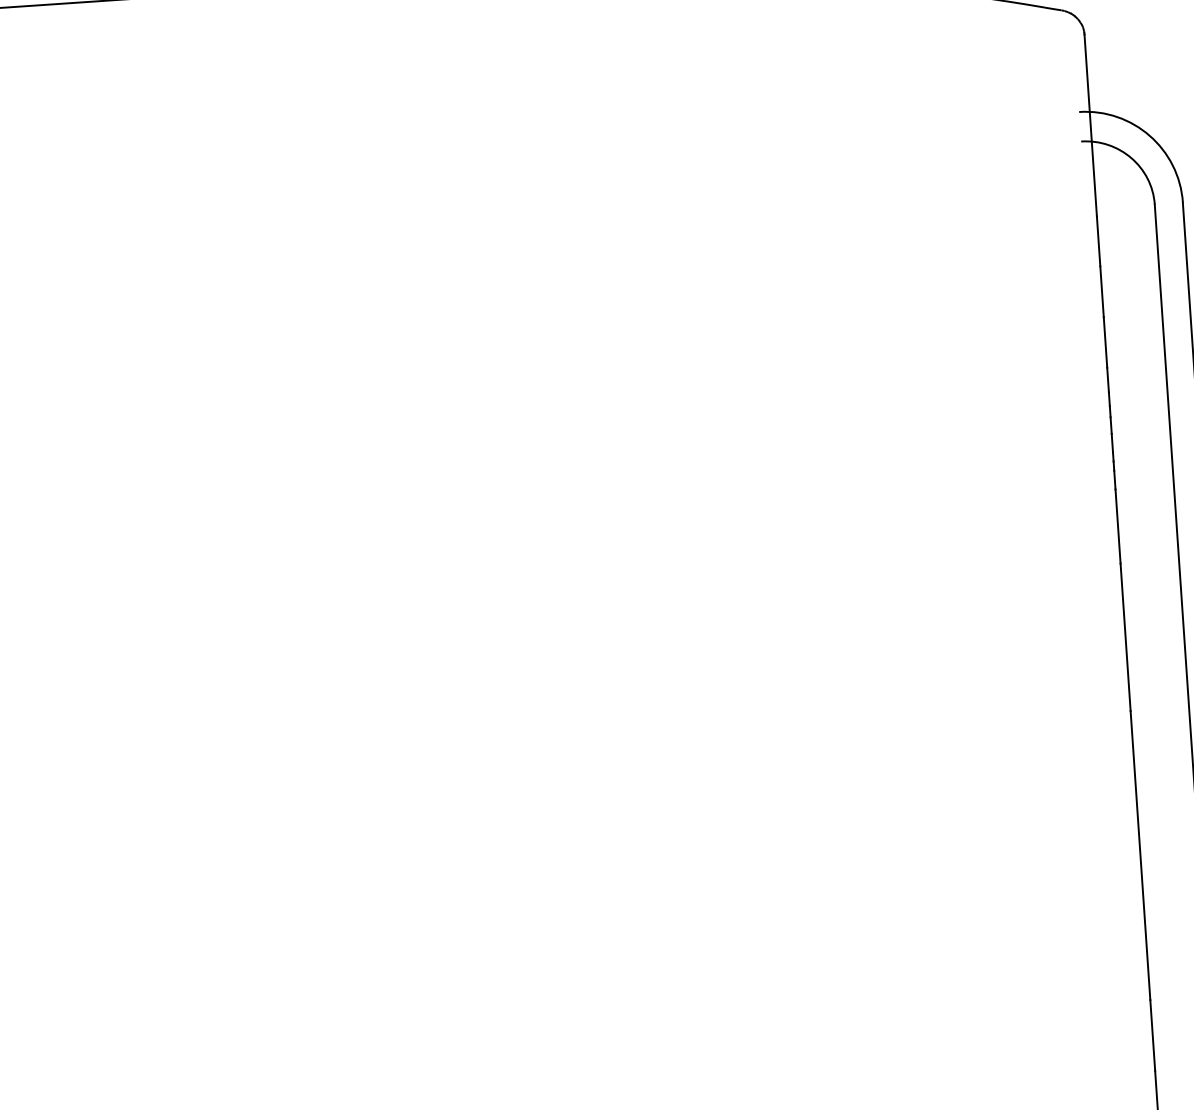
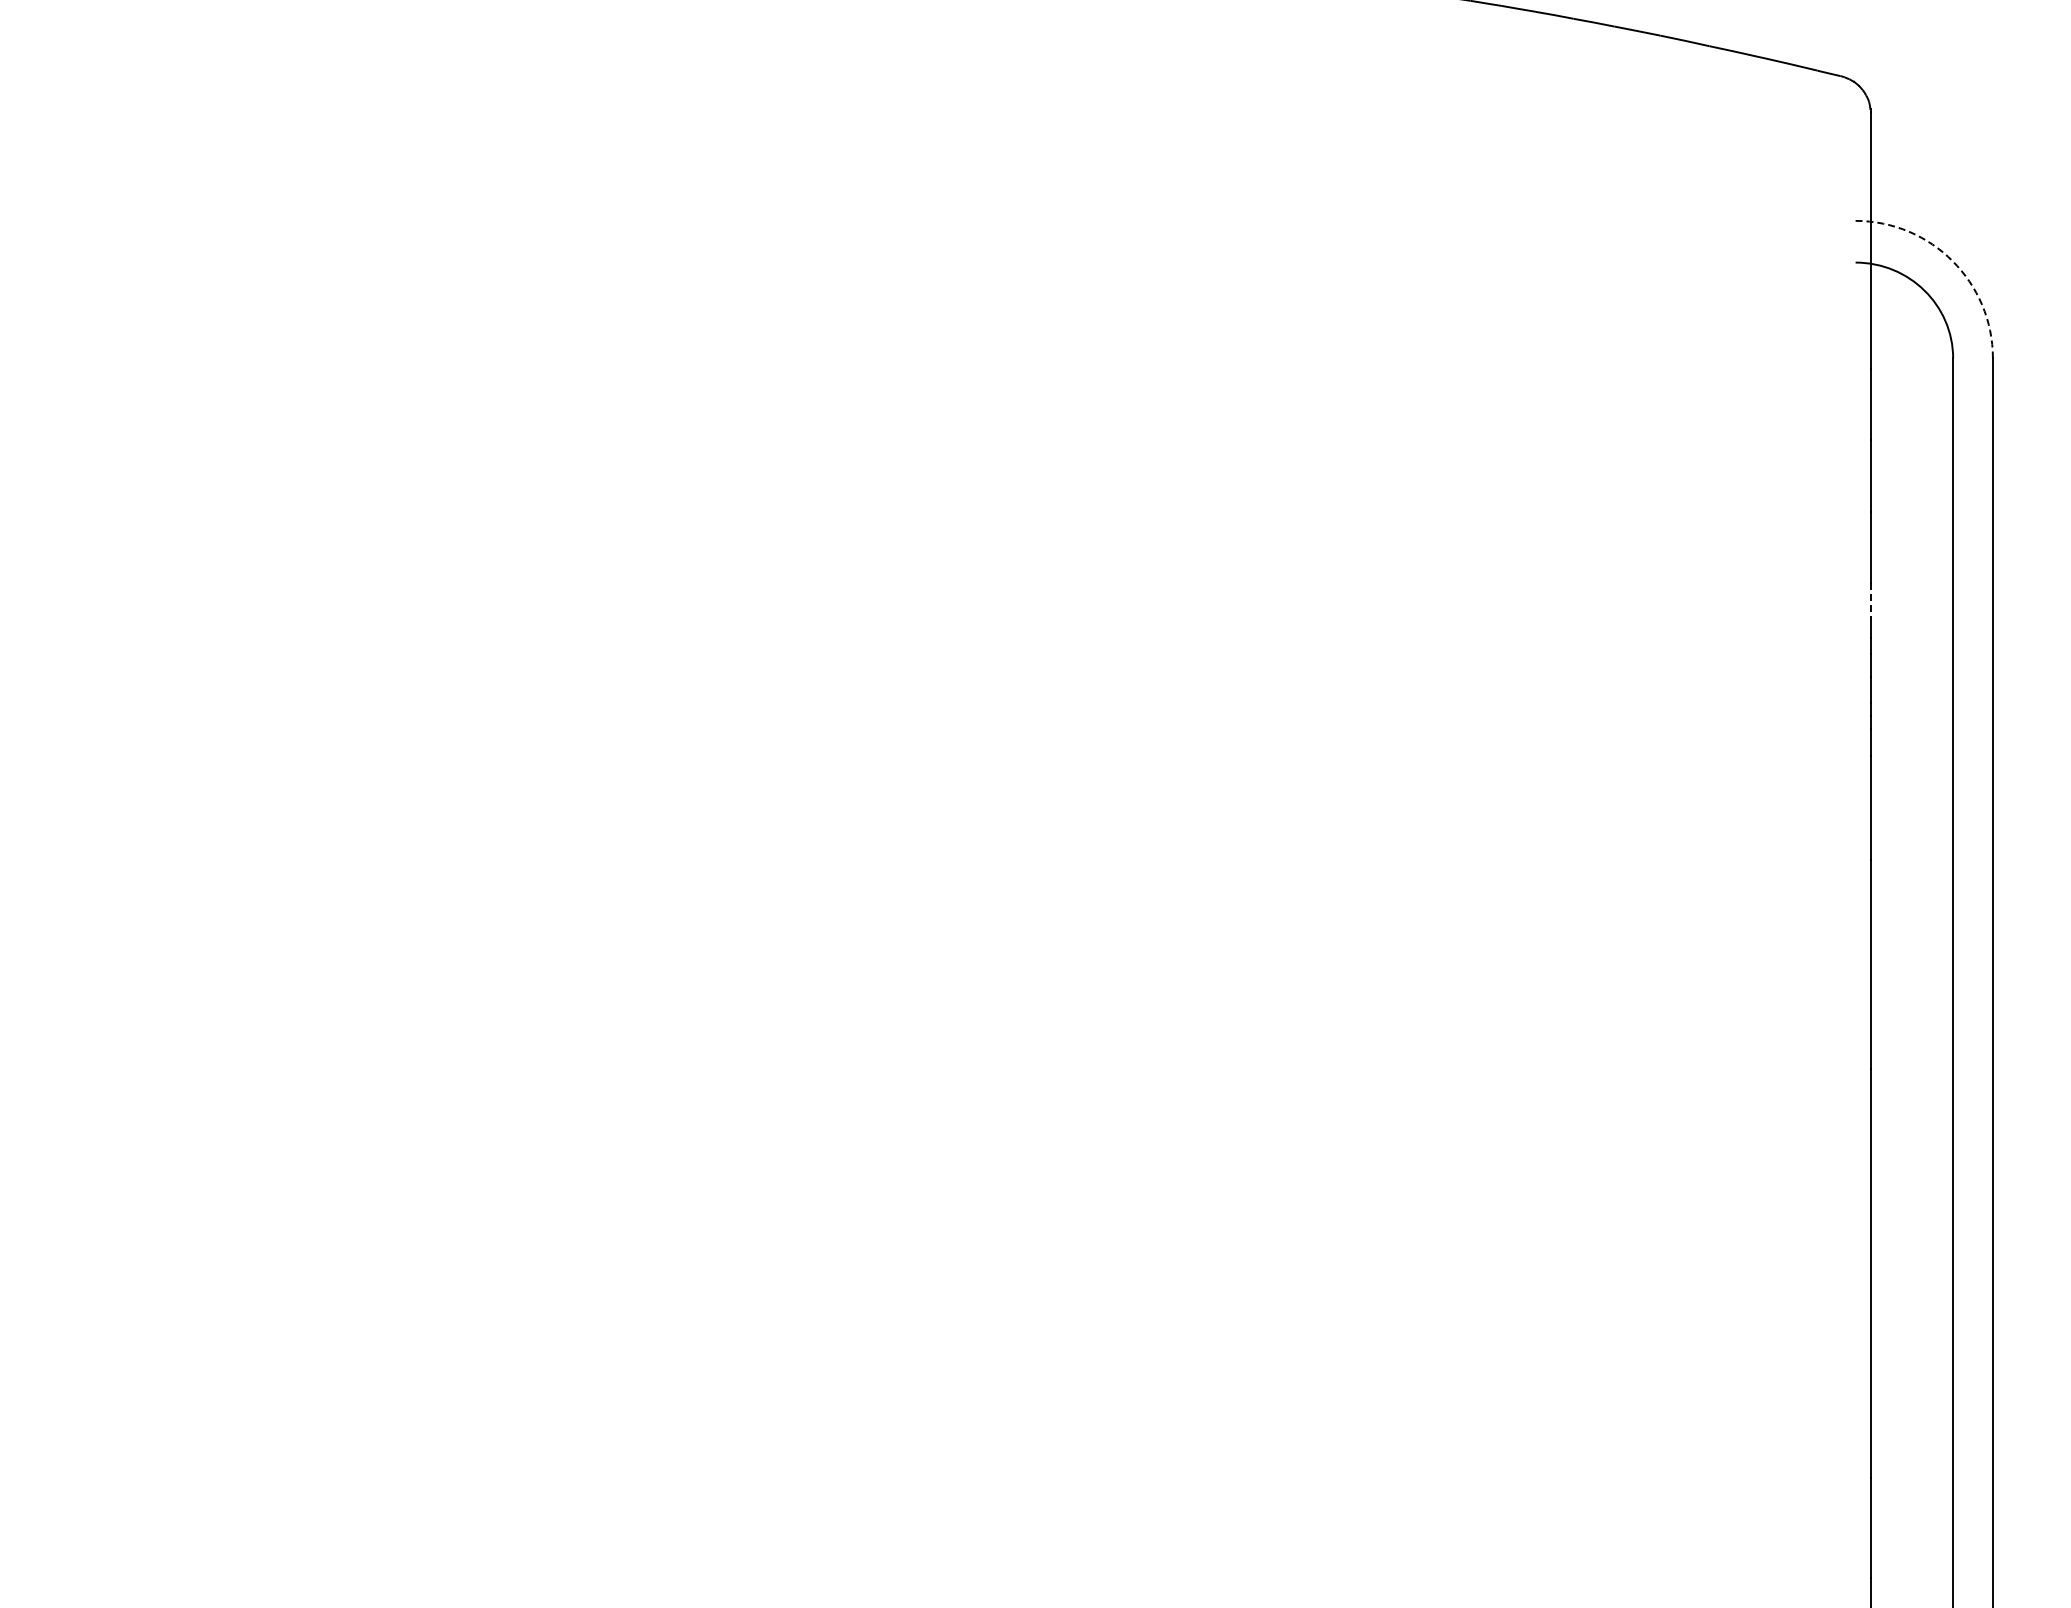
arc: (1149, 136) -> (1952, 261), solid -> dashed
line: (1108, 380) -> (1870, 601), solid -> dashed

